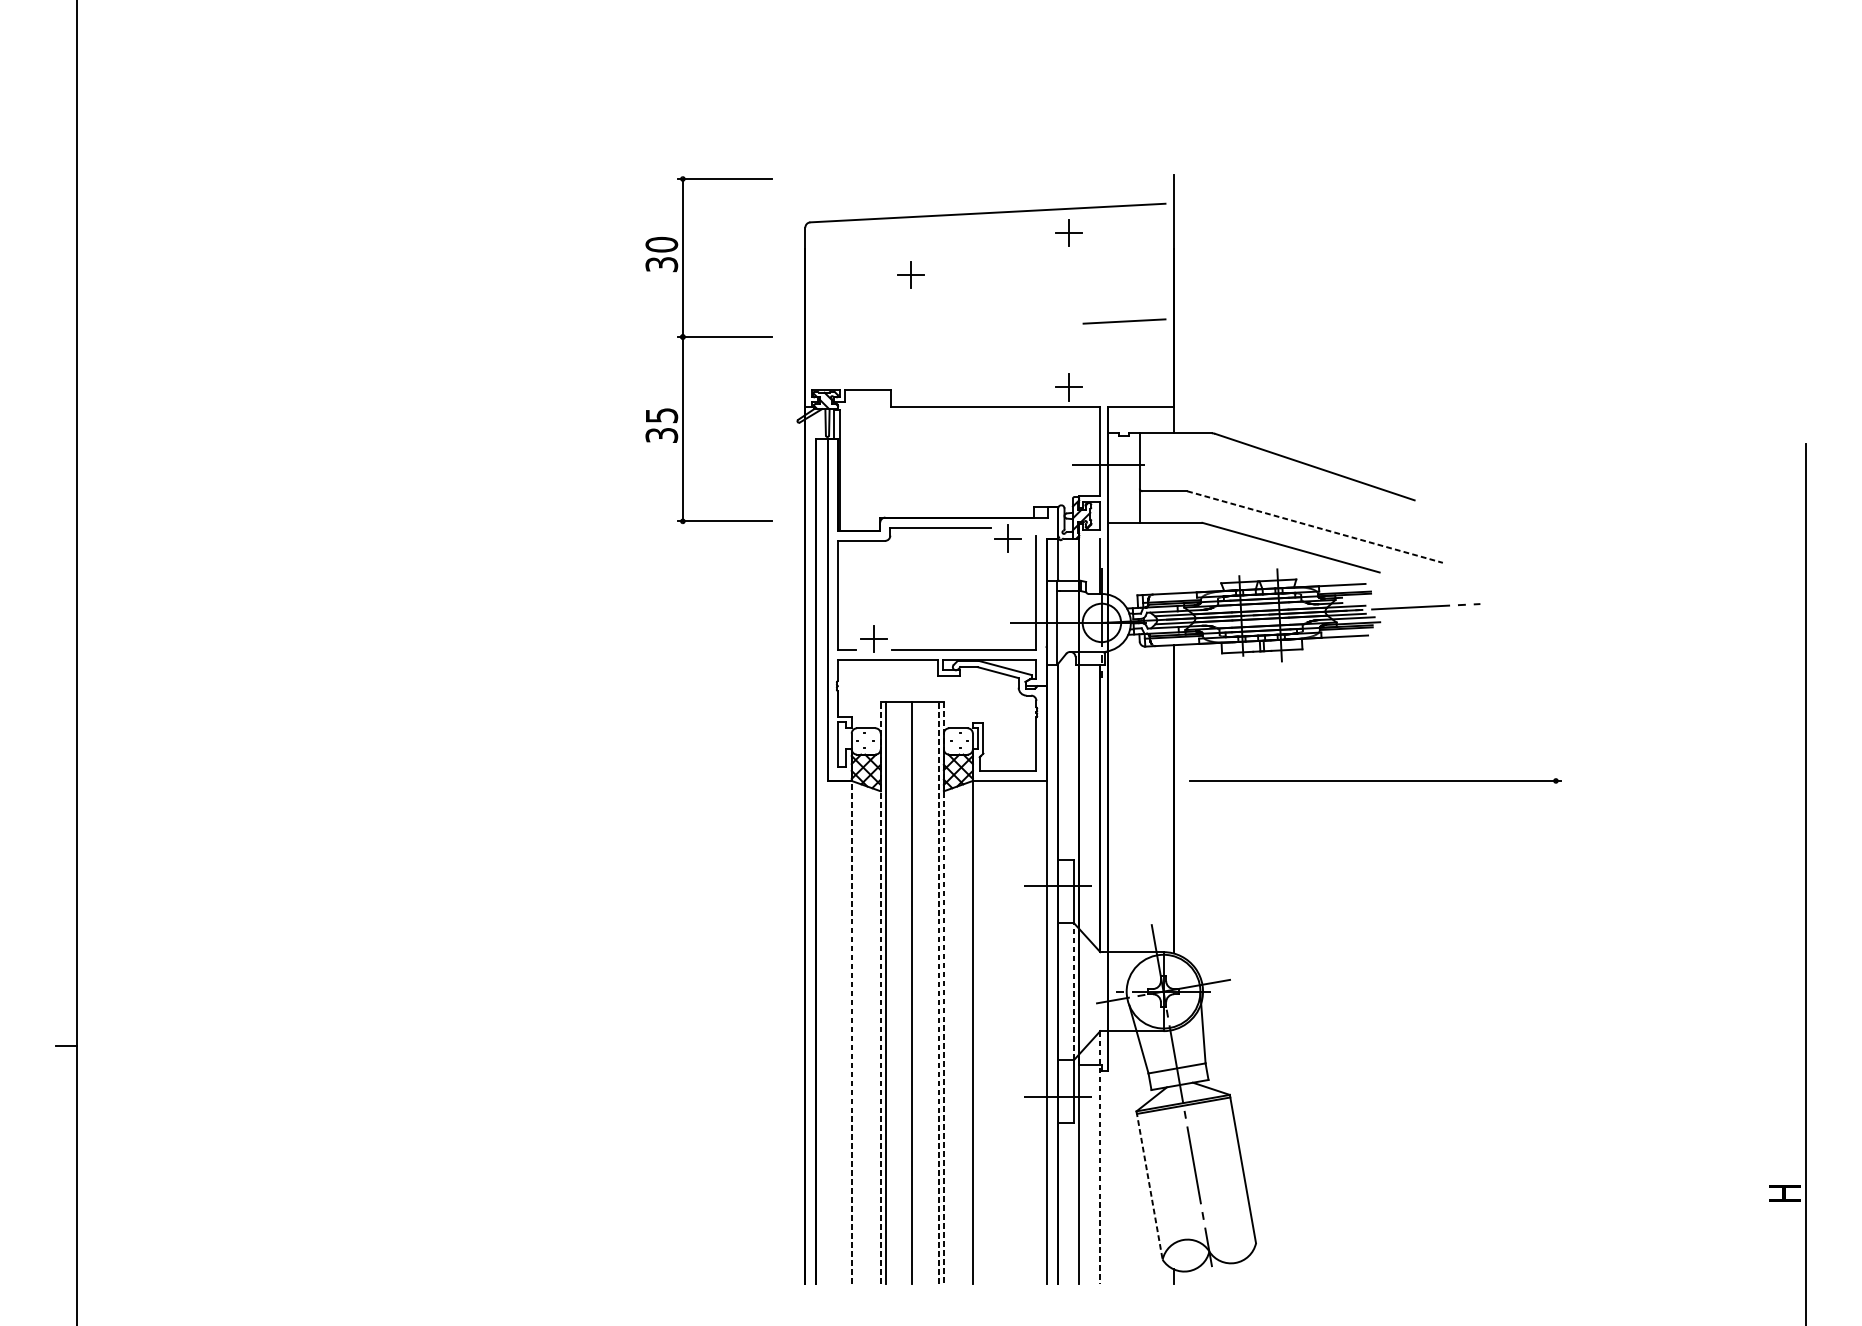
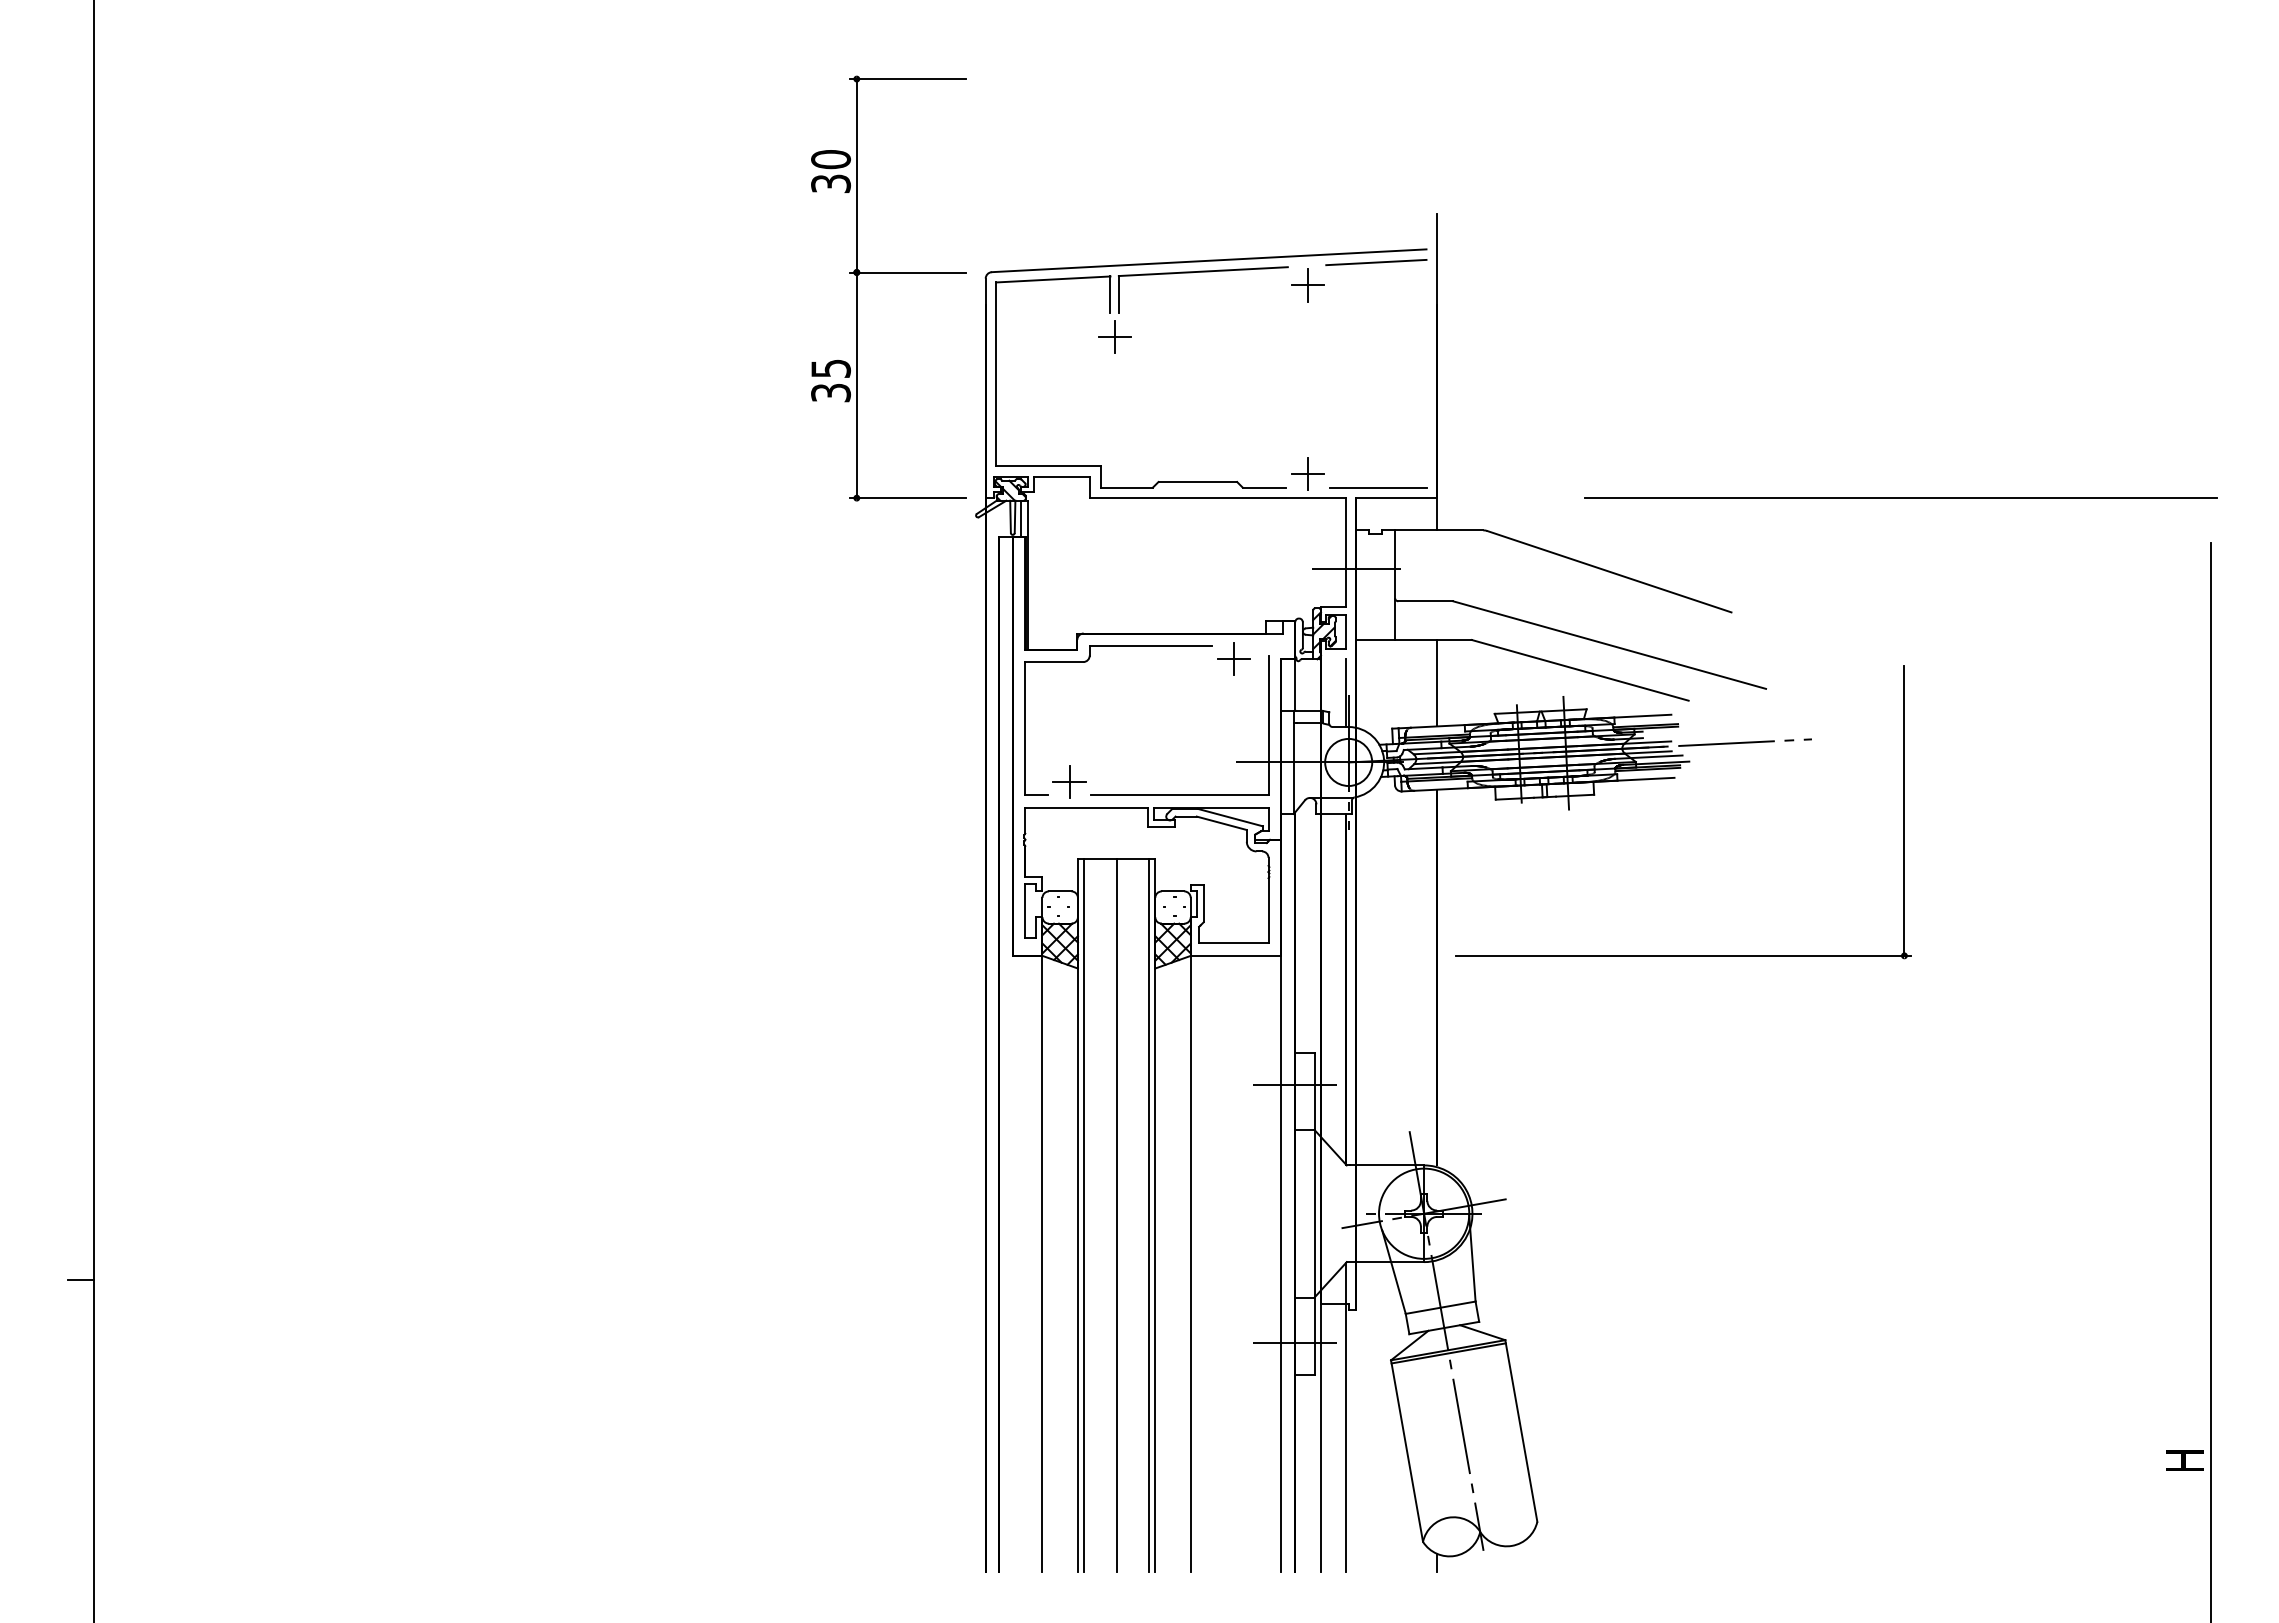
part: (914, 256) -> (1119, 313), added
line: (1124, 321) -> (1376, 262), moved
part: (708, 337) -> (888, 273), moved
line: (1125, 398) -> (1377, 487), added
line: (1553, 407) -> (1901, 498), added
line: (1315, 527) -> (1610, 645), dashed -> solid
line: (1174, 557) -> (1437, 682), added
line: (1556, 662) -> (1904, 810), added
line: (1073, 991) -> (1314, 1213), dashed -> solid
line: (880, 992) -> (1077, 1214), dashed -> solid
line: (938, 992) -> (1148, 1214), dashed -> solid
line: (944, 993) -> (1155, 1215), dashed -> solid
line: (851, 1032) -> (1042, 1263), dashed -> solid
line: (1100, 1158) -> (1346, 1417), dashed -> solid
line: (1149, 1185) -> (1407, 1451), dashed -> solid

